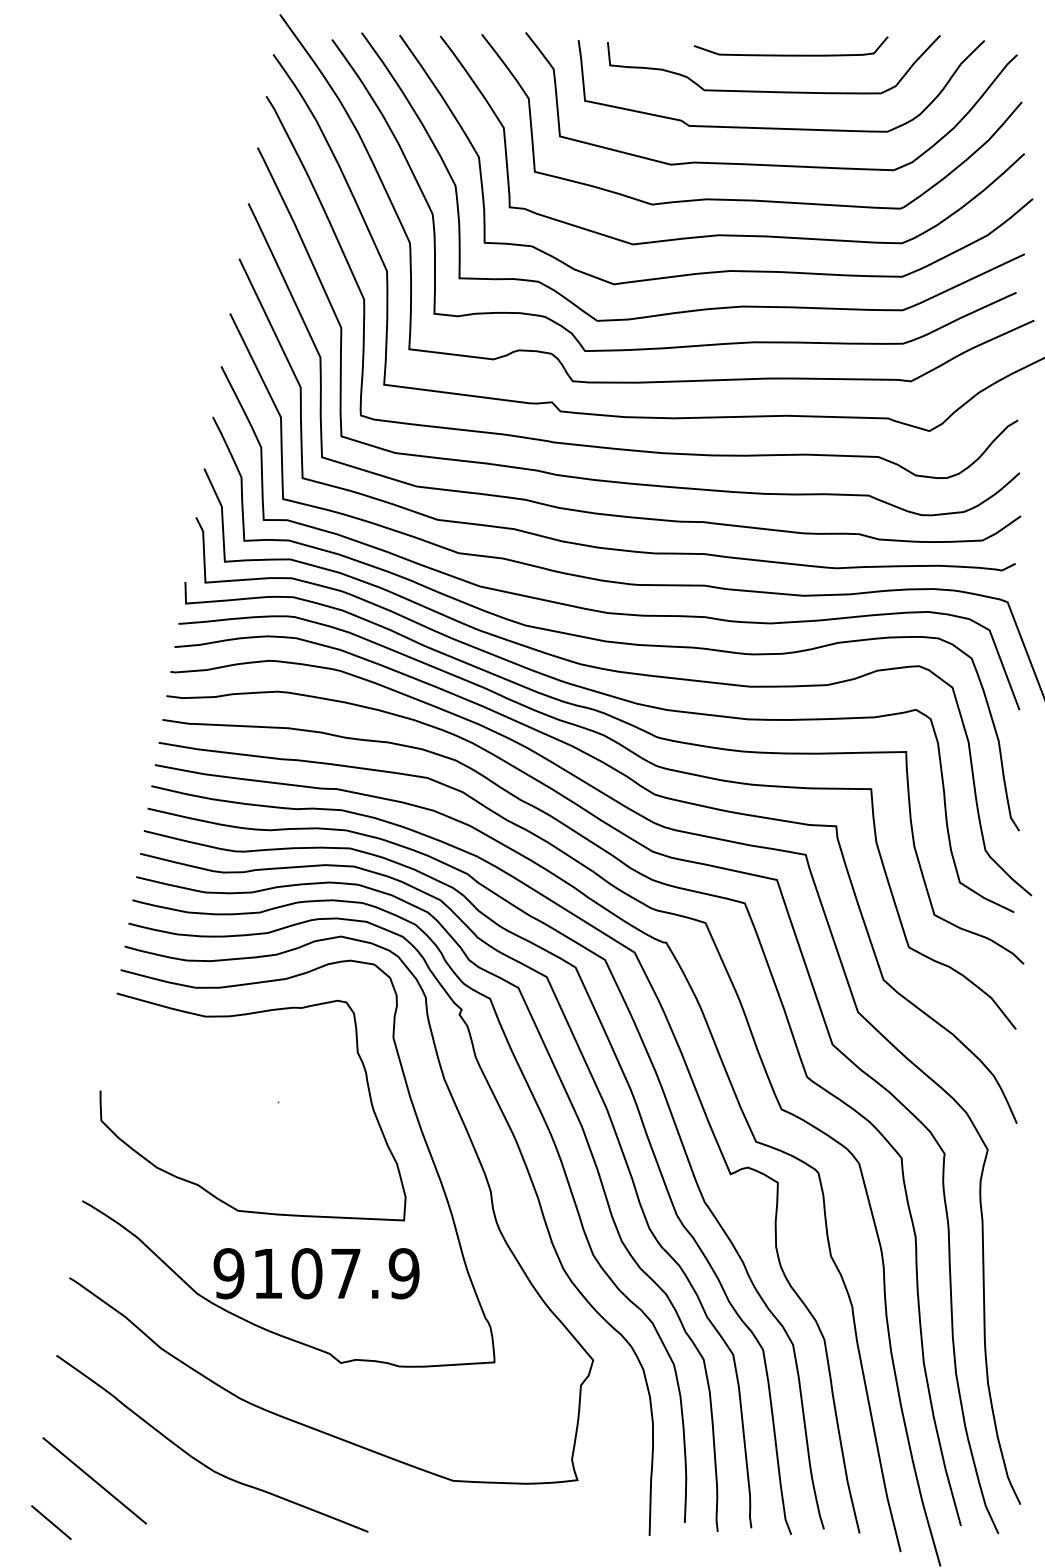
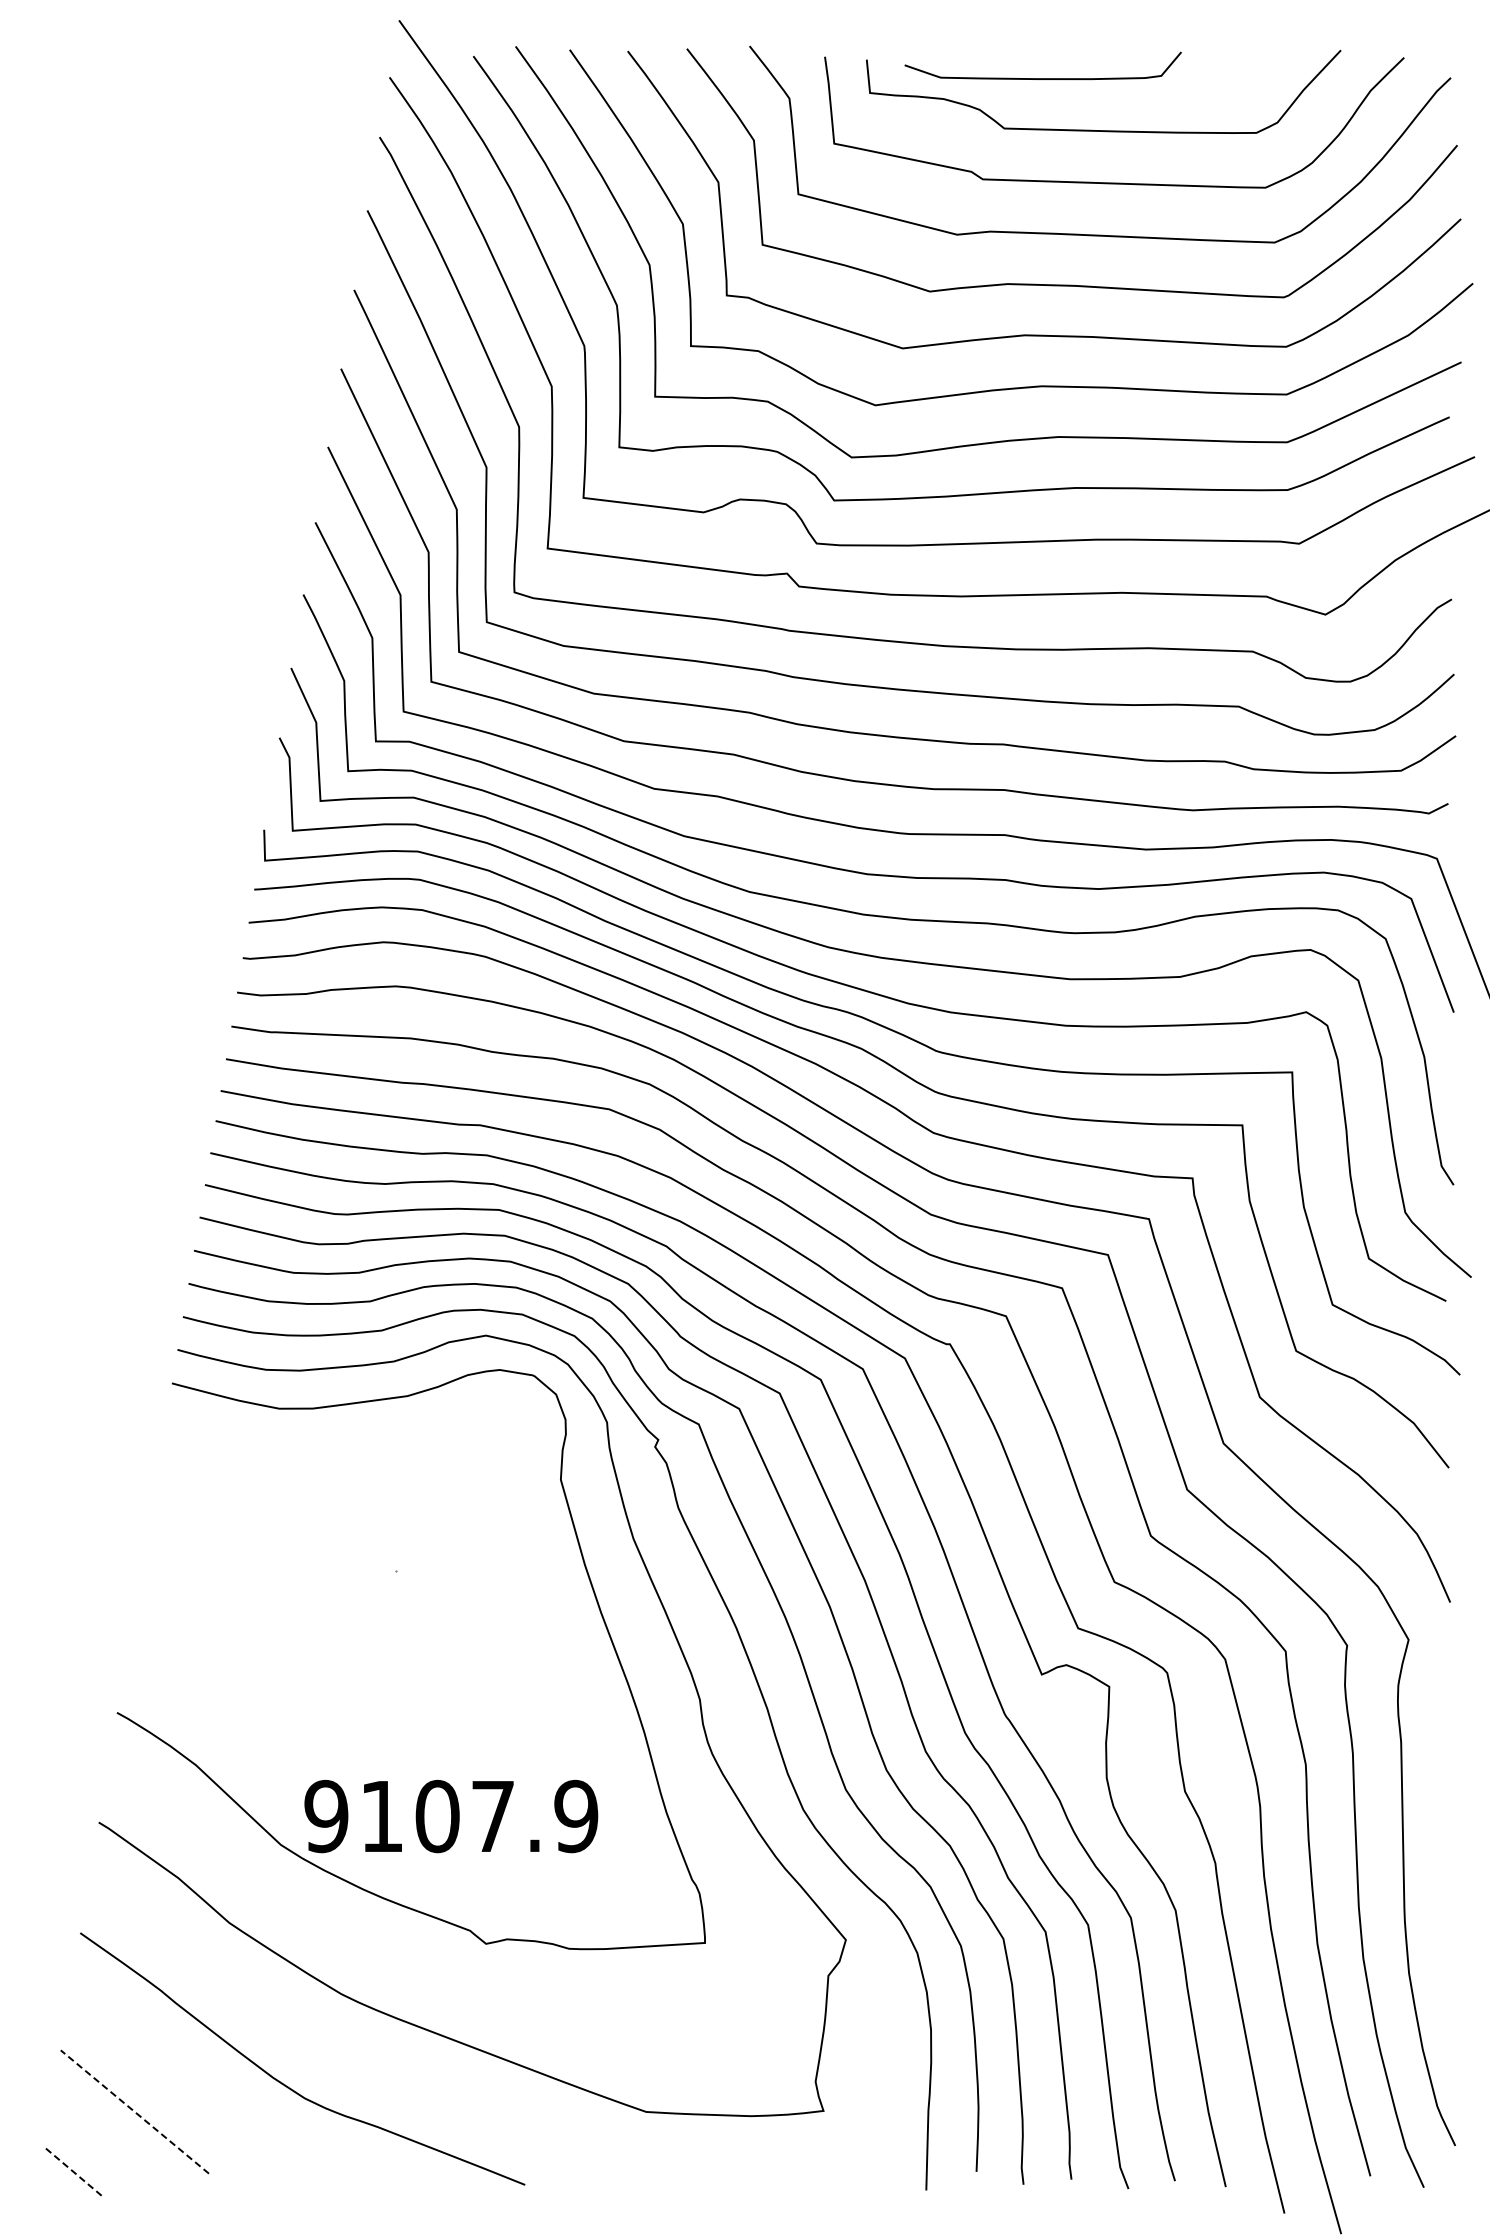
curve: (790, 55) -> (1042, 78), moved
curve: (241, 1015) -> (344, 1448), removed
line: (94, 1480) -> (134, 2111), solid -> dashed
line: (51, 1522) -> (72, 2171), solid -> dashed

